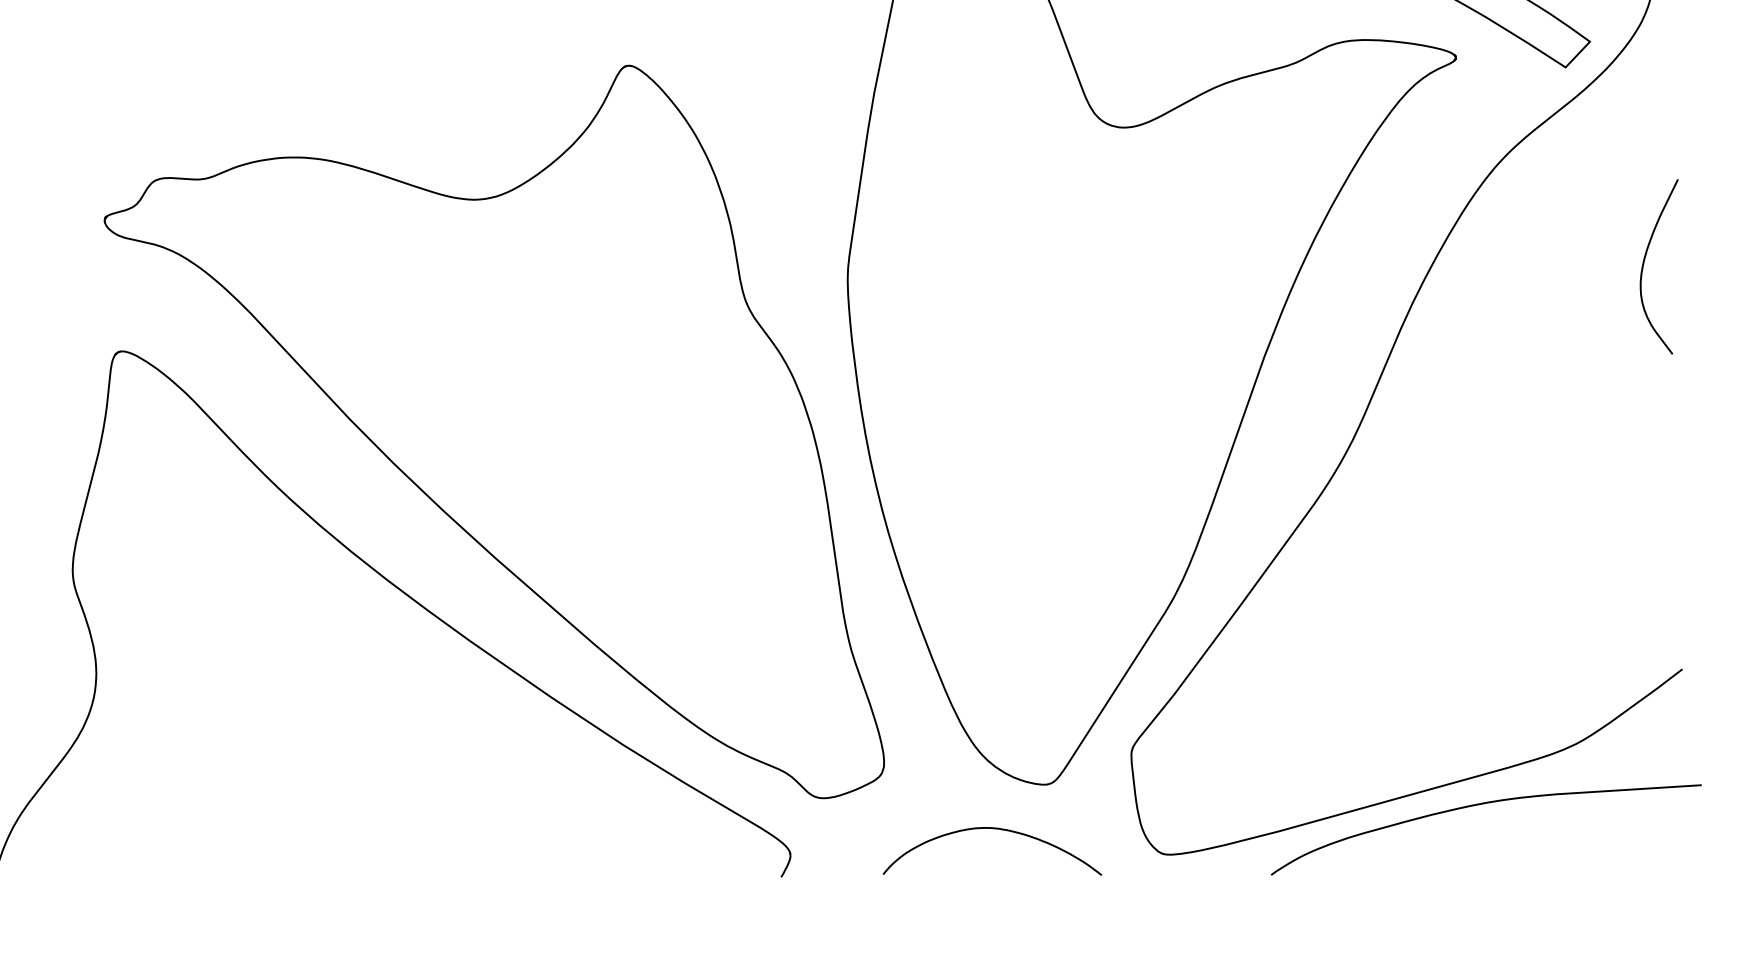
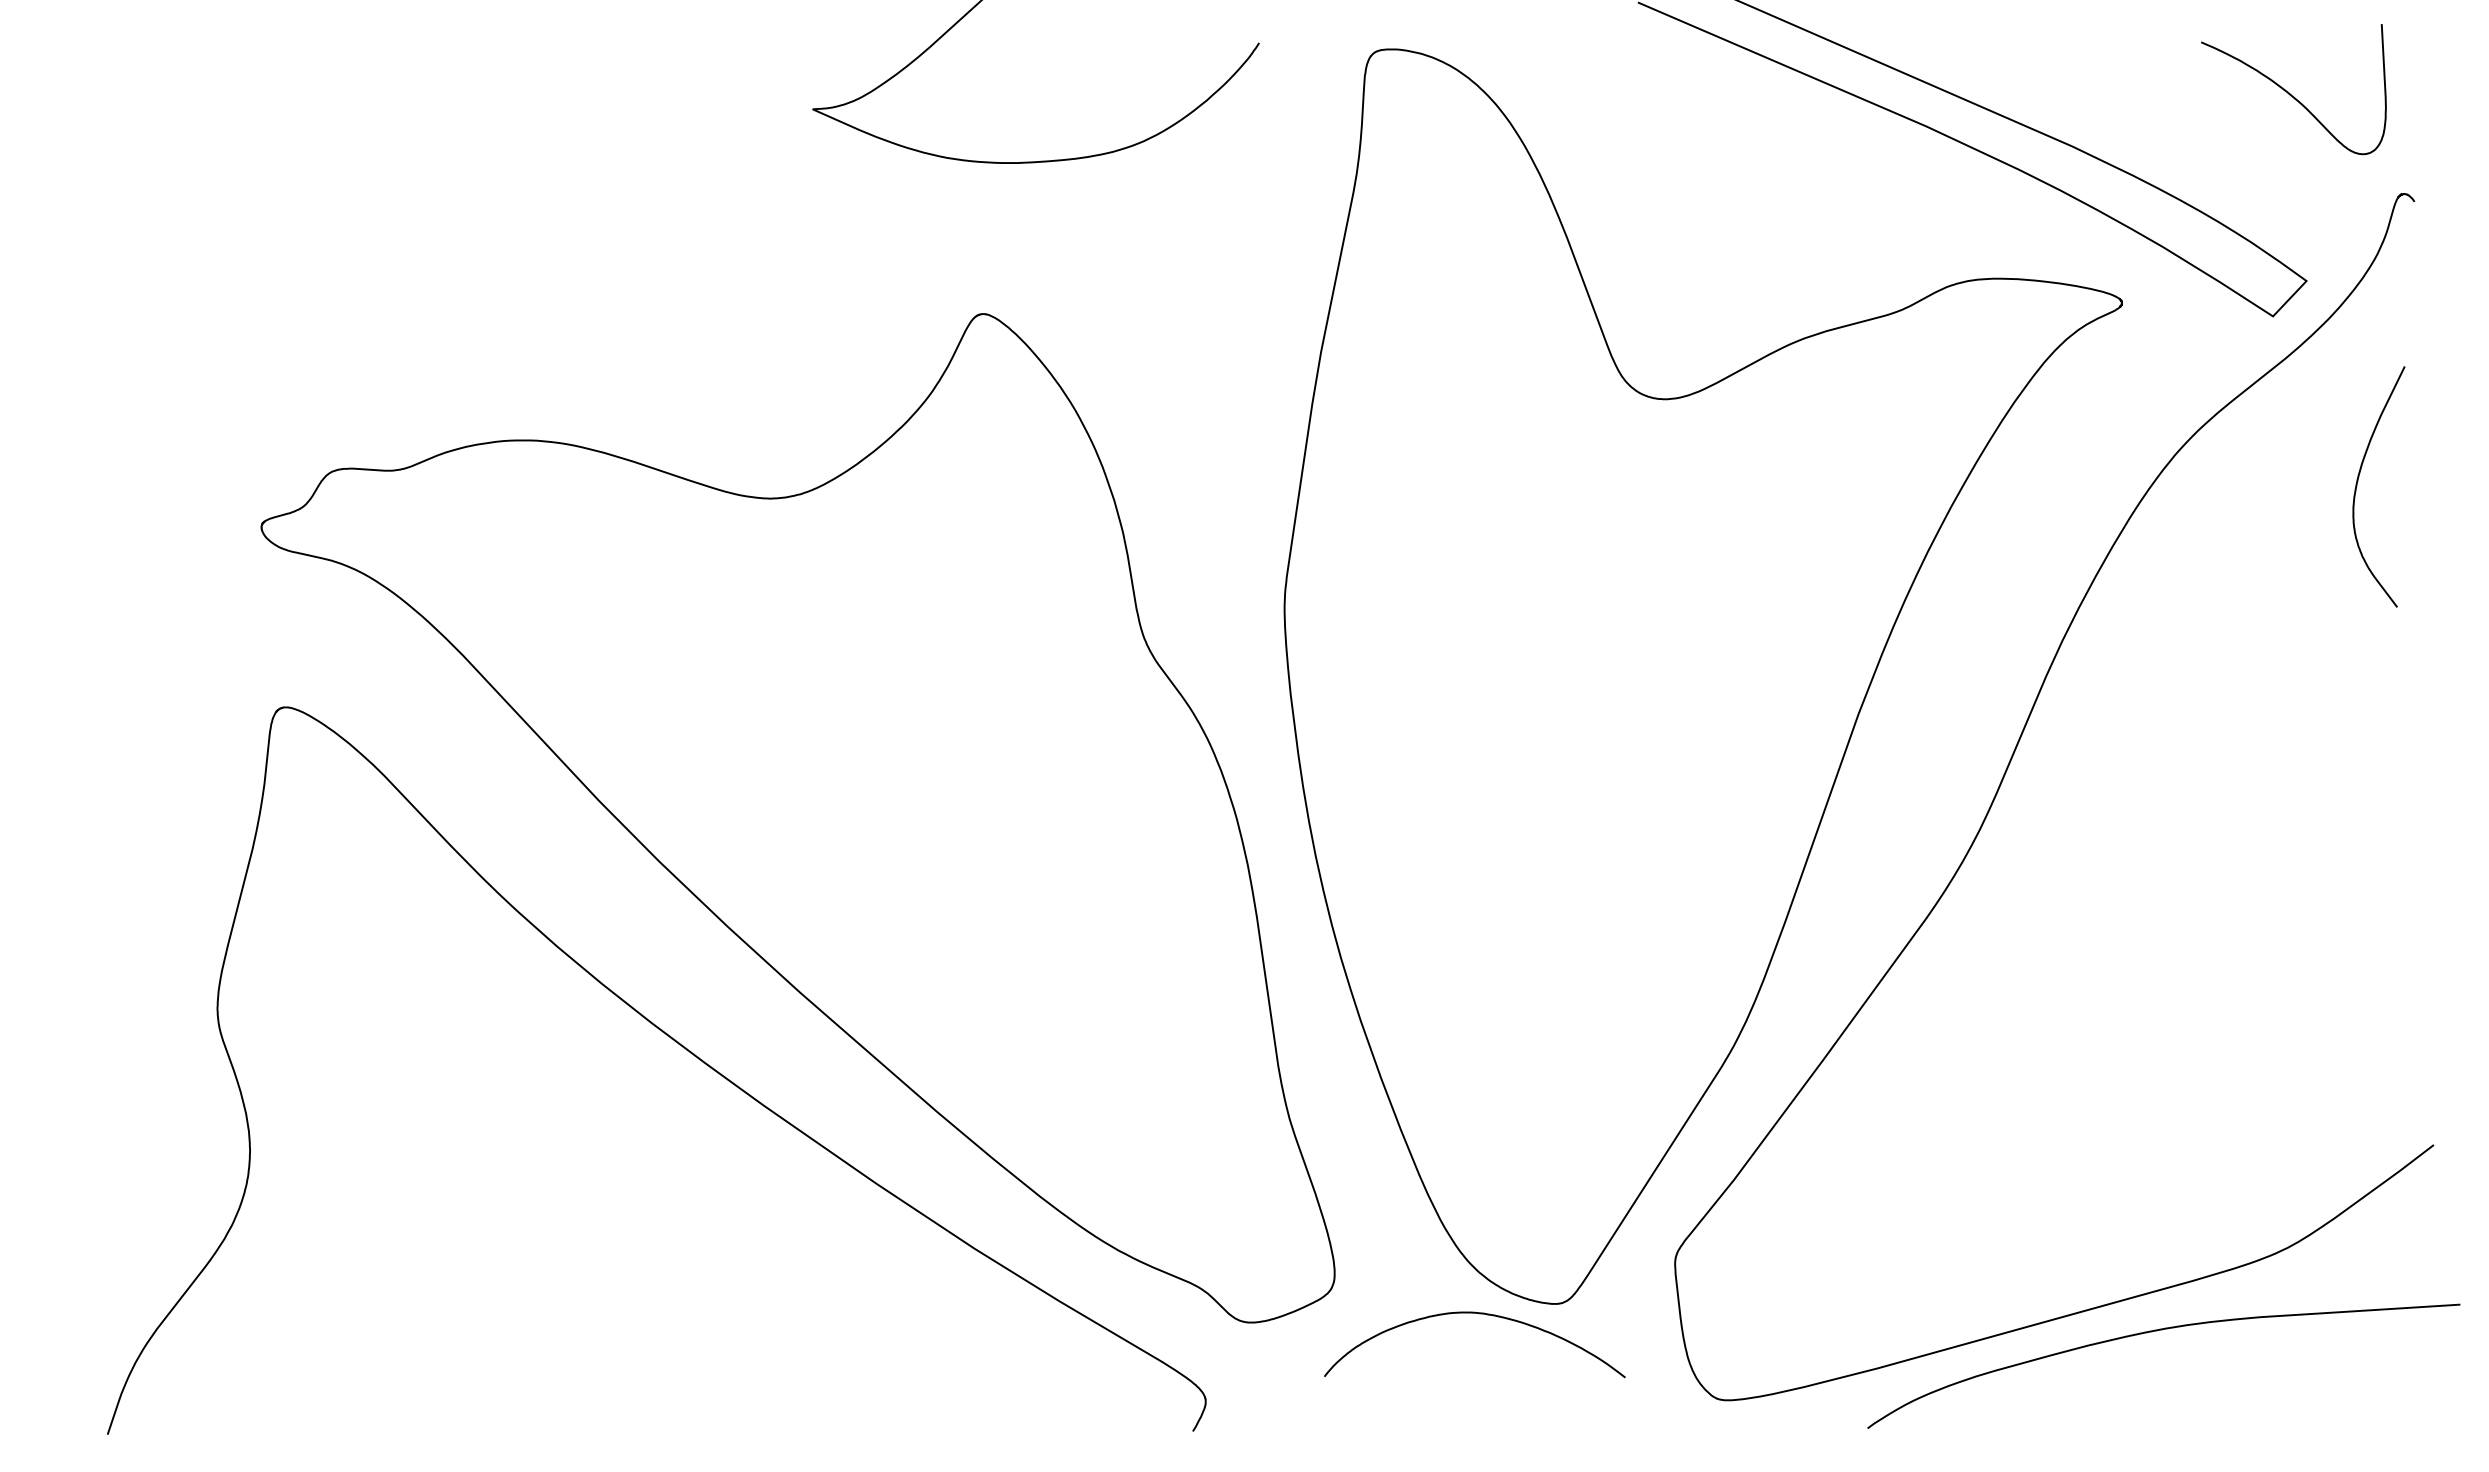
curve: (1644, 262) -> (2358, 481), moved
curve: (995, 829) -> (1479, 1314), moved

